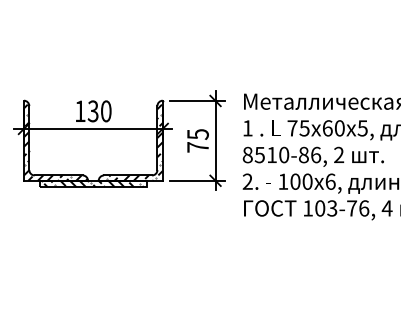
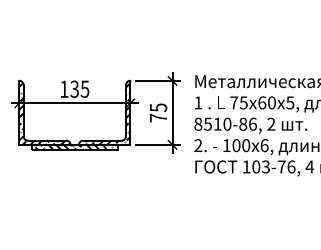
text: (105, 110) -> (84, 88), 130 -> 135

